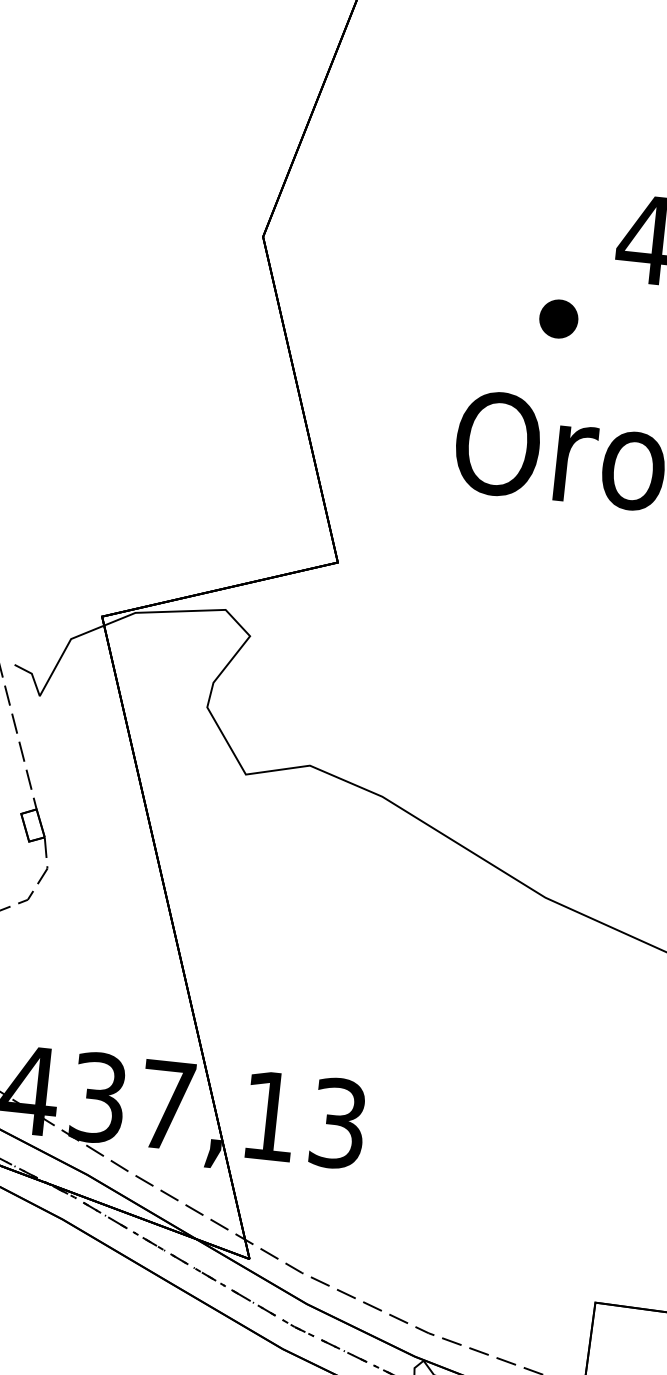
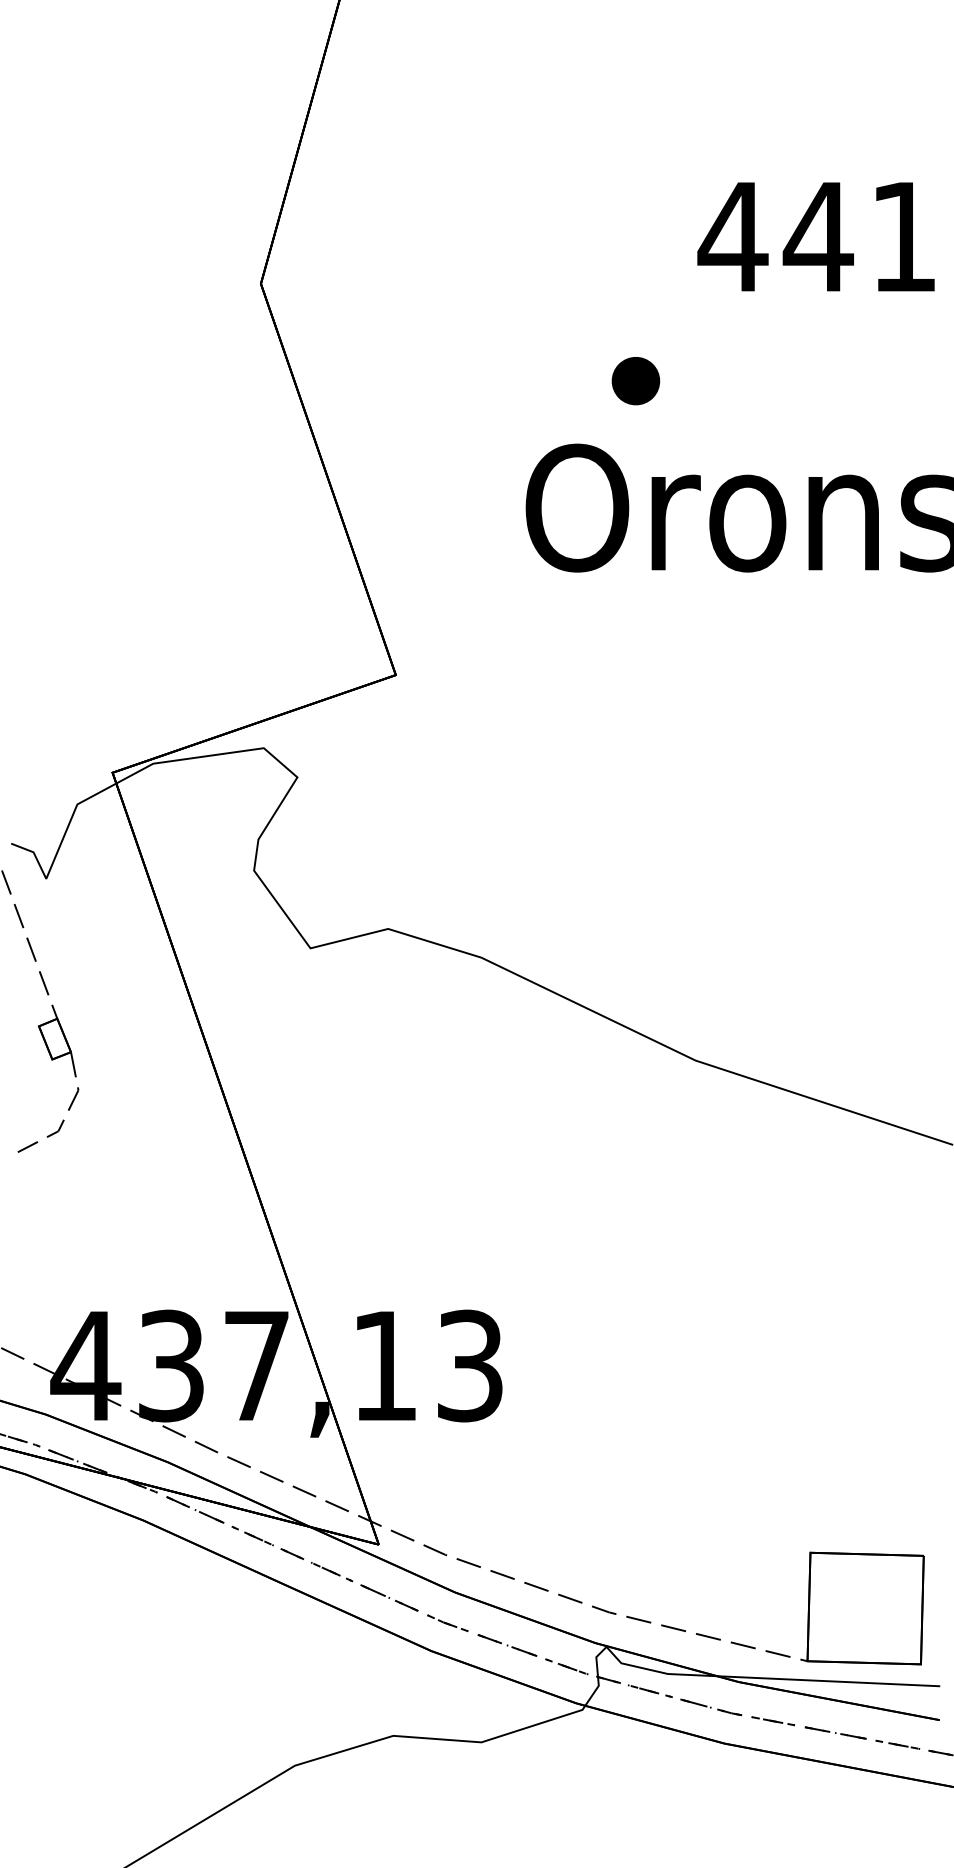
part: (558, 319) -> (635, 381), moved

